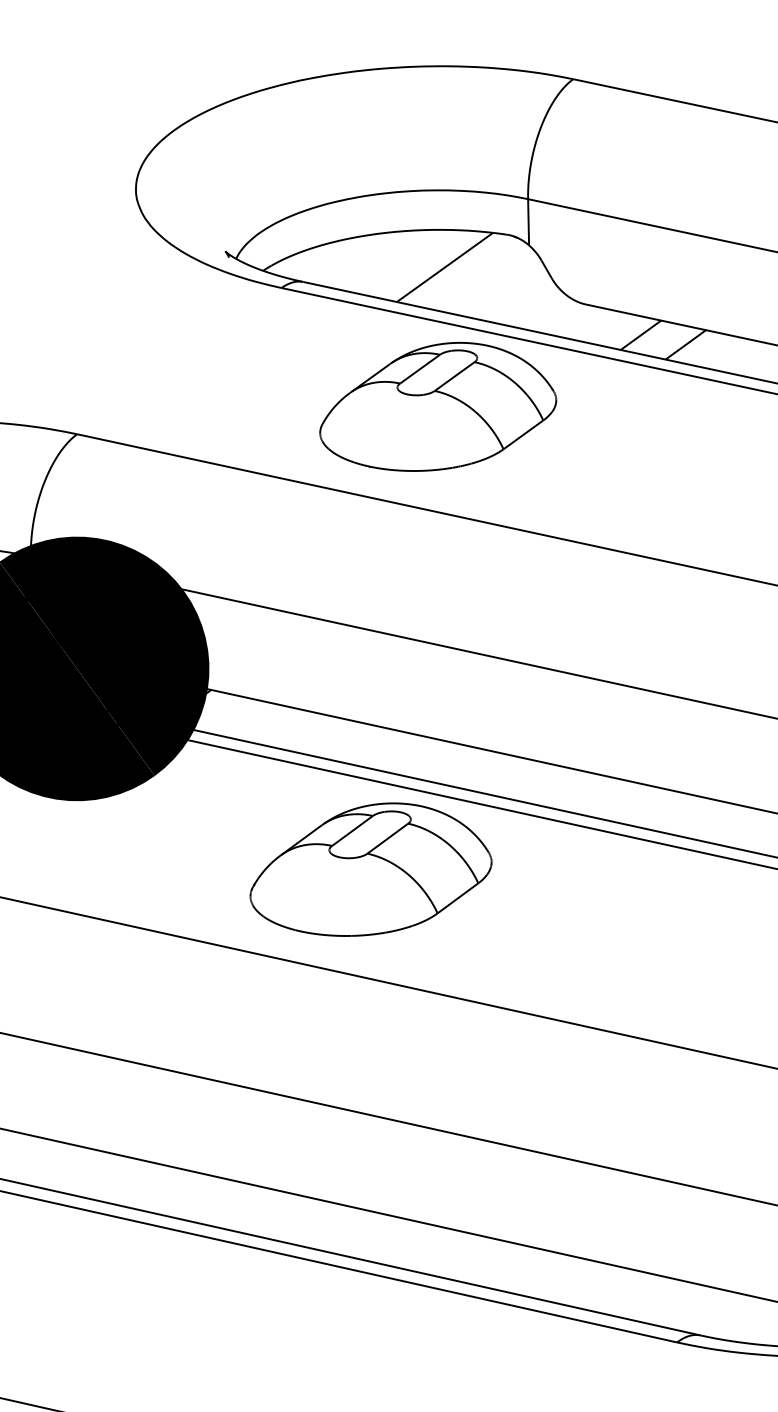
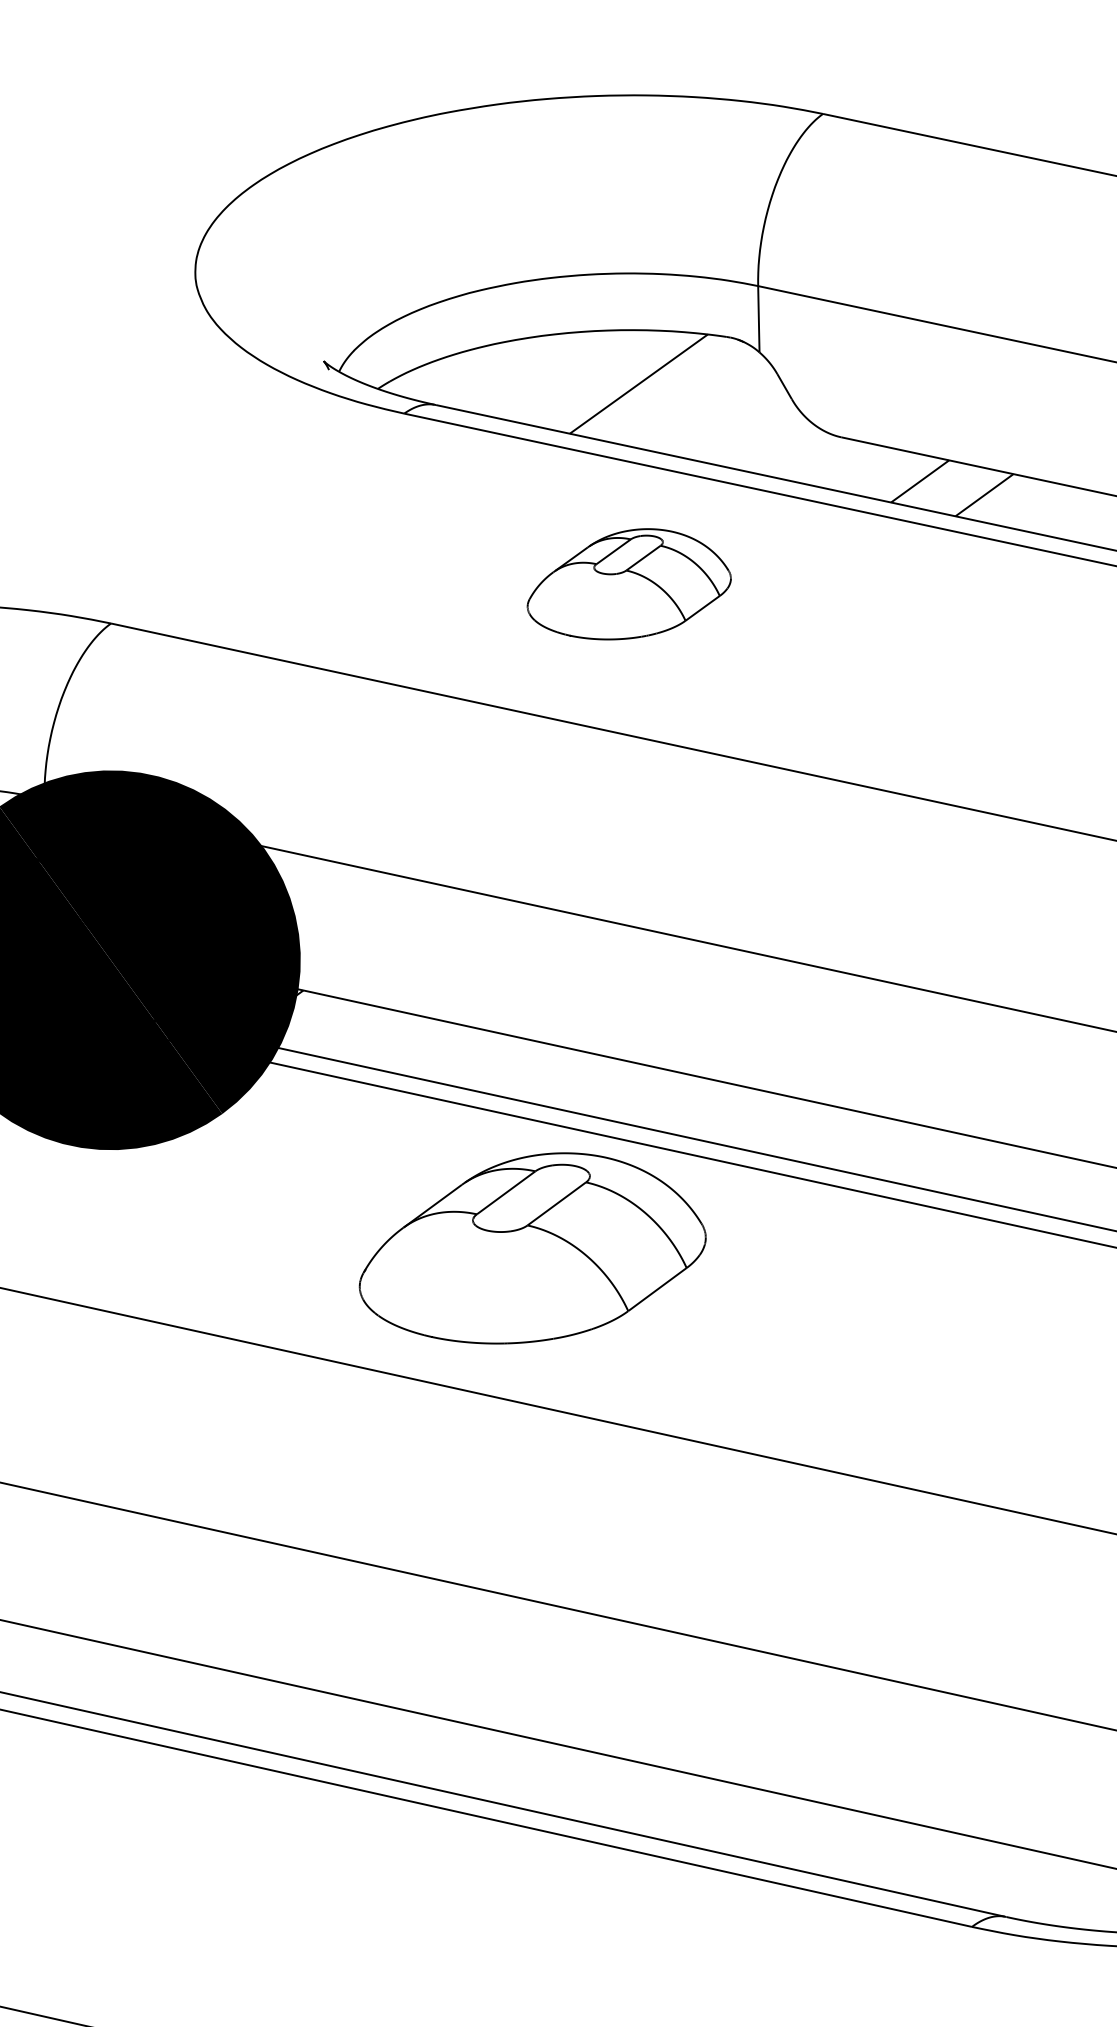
part: (438, 406) -> (629, 583), size x0.6

